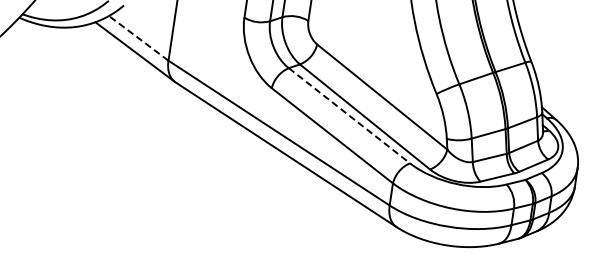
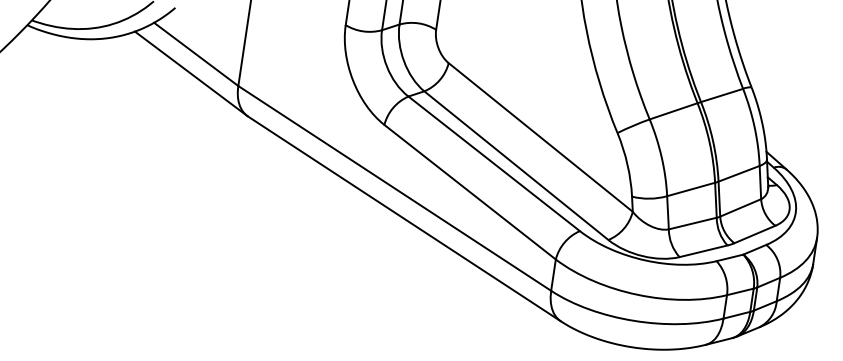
line: (138, 38) -> (195, 54), dashed -> solid
line: (349, 116) -> (494, 164), dashed -> solid

